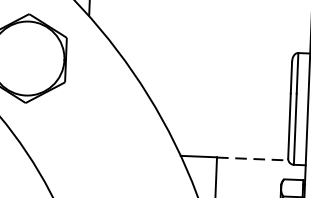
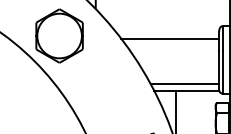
line: (211, 70) -> (170, 38), added
line: (231, 147) -> (184, 84), added
line: (252, 159) -> (197, 91), dashed -> solid

